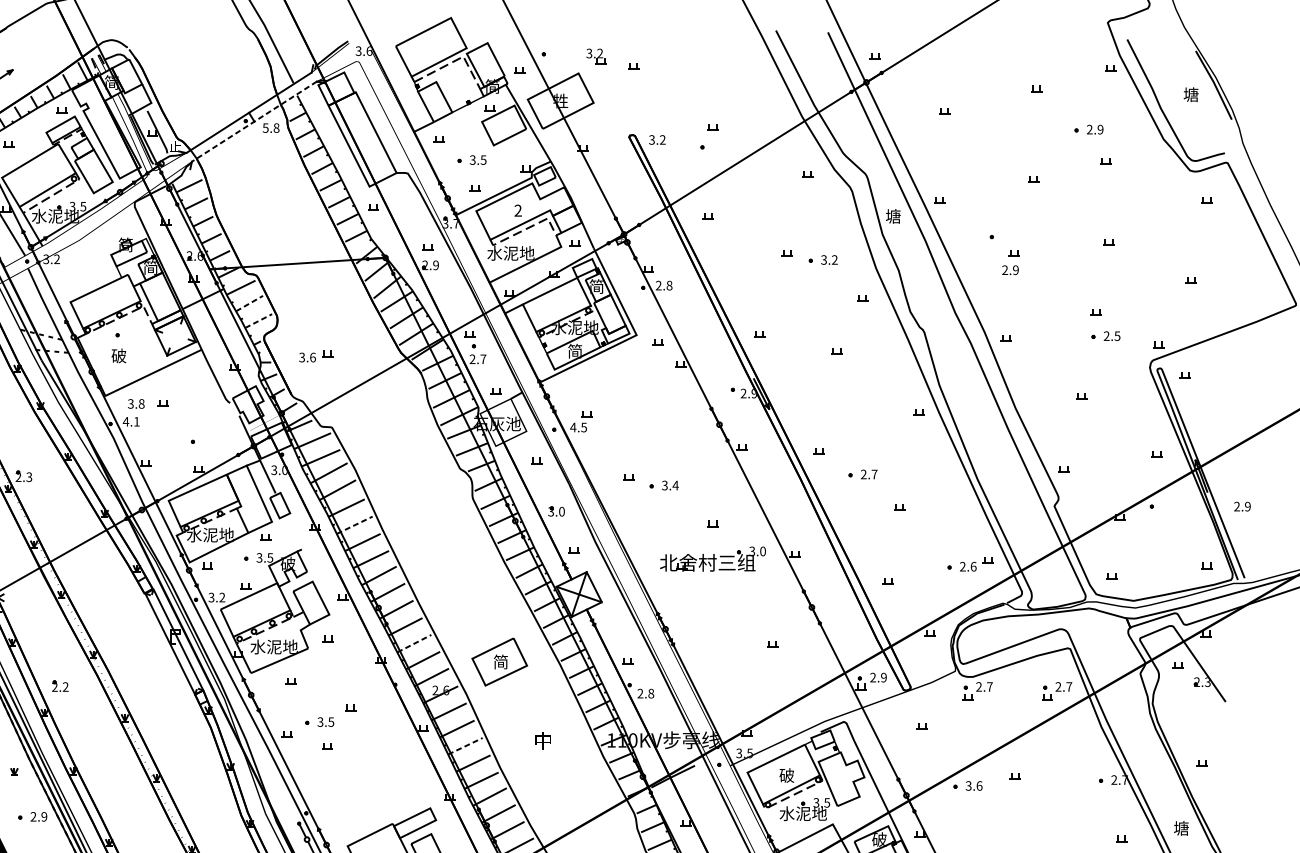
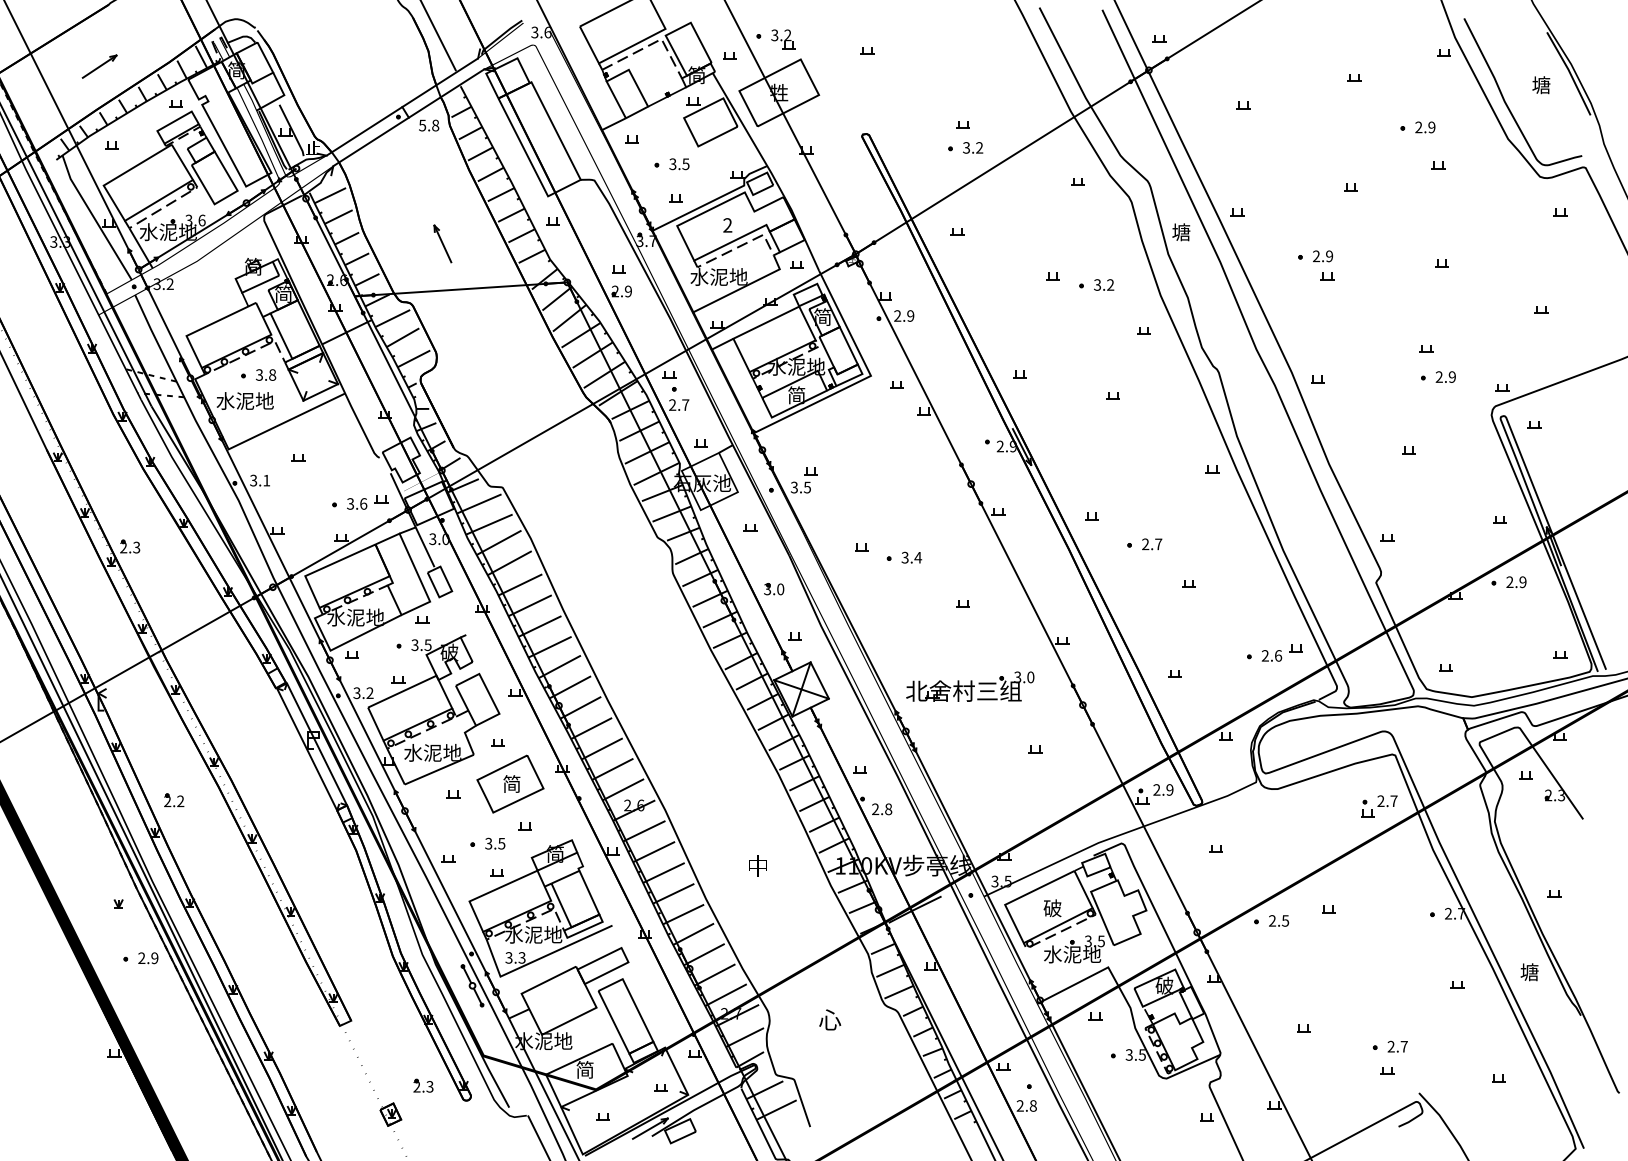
part: (596, 56) -> (783, 39), moved
line: (254, 121) -> (408, 117), dashed -> solid
text: (657, 139) -> (973, 147), moved
text: (82, 206) -> (201, 220), 3.5 -> 3.6
part: (282, 225) -> (442, 243), added
text: (1010, 270) -> (1322, 256), moved
text: (669, 285) -> (910, 315), 2.8 -> 2.9
line: (249, 303) -> (403, 337), dashed -> solid
line: (259, 320) -> (414, 358), dashed -> solid
text: (1116, 335) -> (1451, 376), 2.5 -> 2.9
text: (118, 355) -> (244, 400), 破 -> 水泥地
part: (316, 356) -> (367, 502), moved
text: (136, 403) -> (266, 374), moved
text: (125, 421) -> (253, 480), 4.1 -> 3.1
text: (573, 427) -> (794, 487), 4.5 -> 3.5
text: (1242, 506) -> (1516, 582), moved
line: (355, 525) -> (530, 605), dashed -> solid
part: (713, 558) -> (970, 686), moved
line: (414, 643) -> (602, 748), dashed -> solid
part: (499, 661) -> (510, 783), moved
part: (977, 691) -> (1283, 806), removed
line: (465, 745) -> (664, 872), dashed -> solid
part: (363, 775) -> (540, 908), added
text: (973, 785) -> (1278, 920), 3.6 -> 2.5

